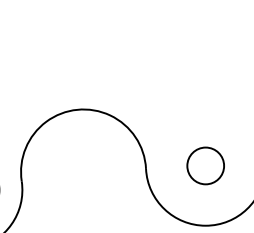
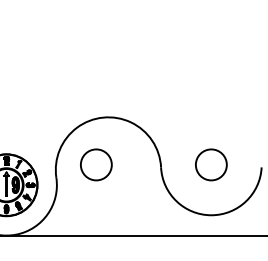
circle: (69, 165) -> (96, 164), added

